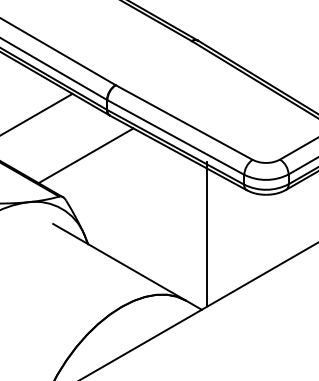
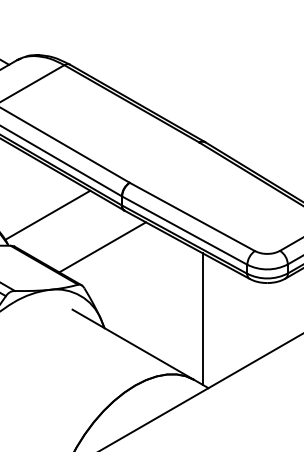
line: (207, 233) -> (202, 318), moved

